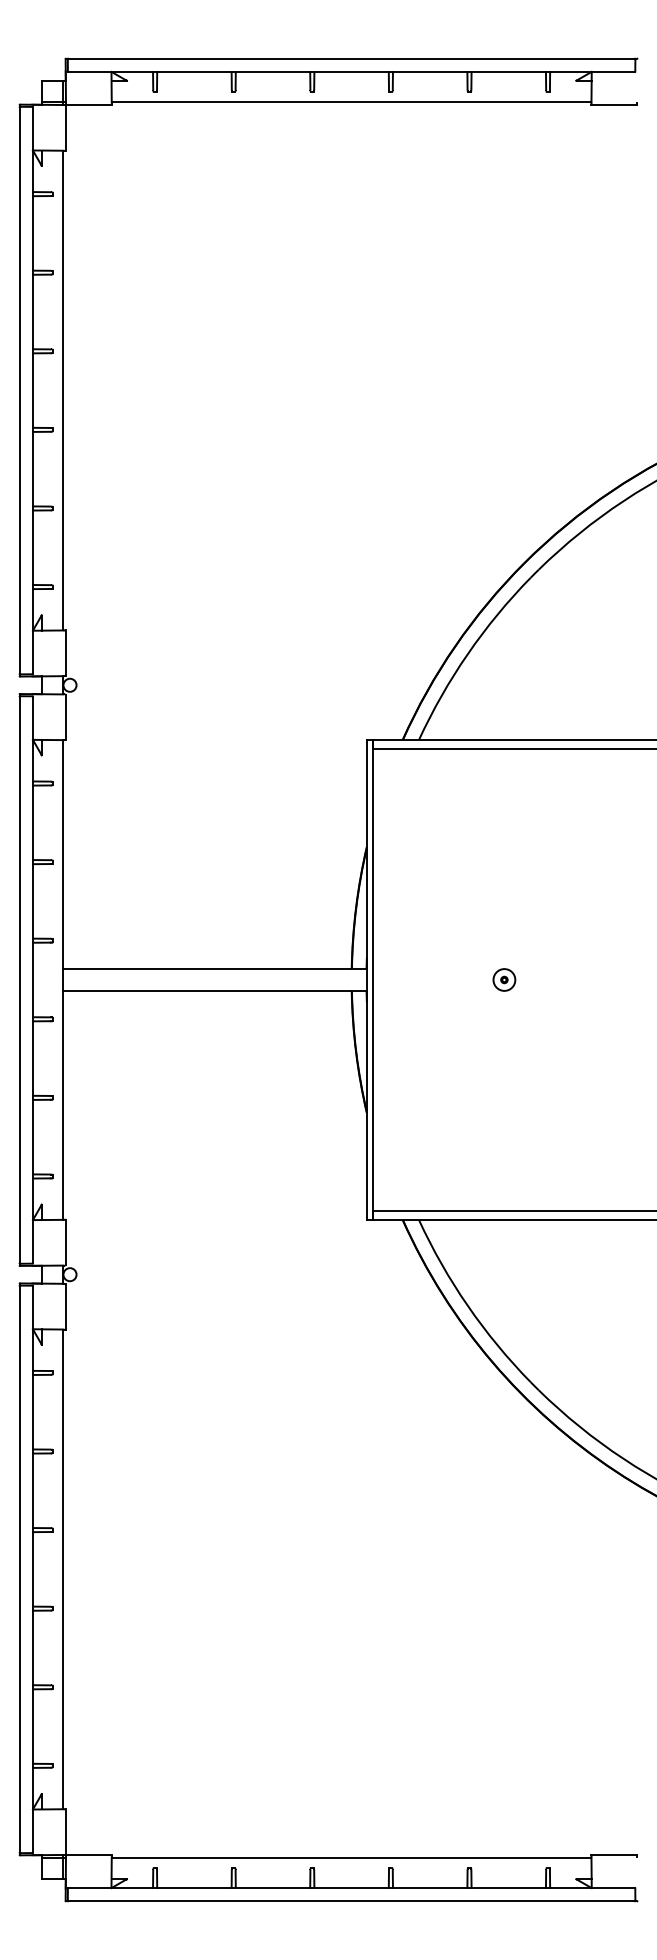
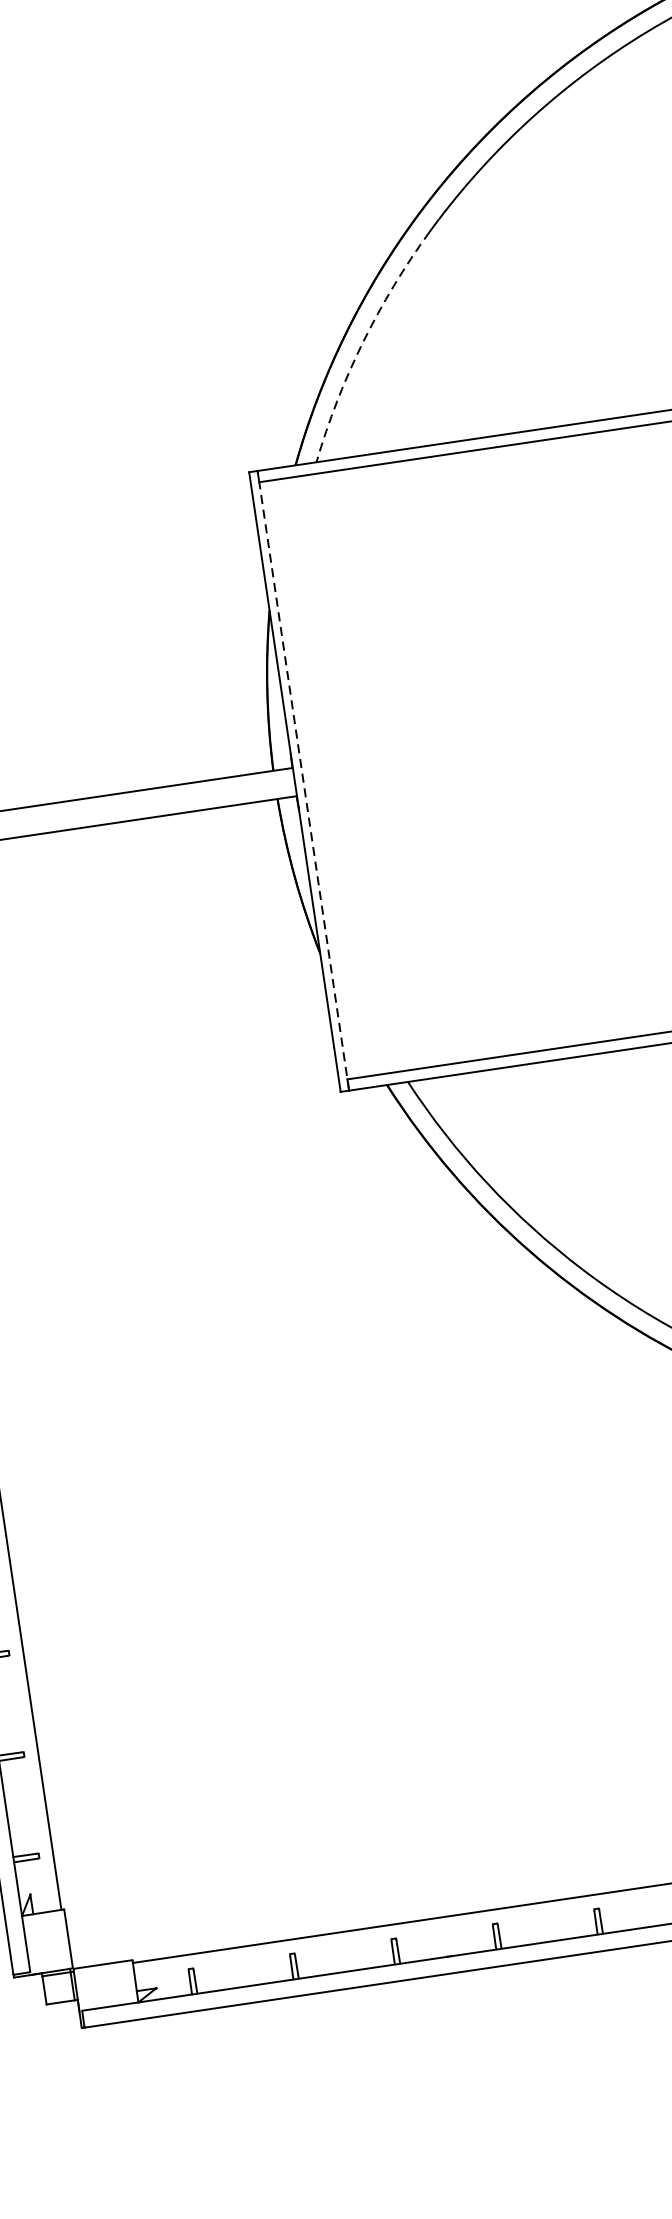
arc: (467, 654) -> (362, 342), solid -> dashed
line: (373, 979) -> (303, 780), solid -> dashed
part: (504, 979) -> (472, 755), removed

